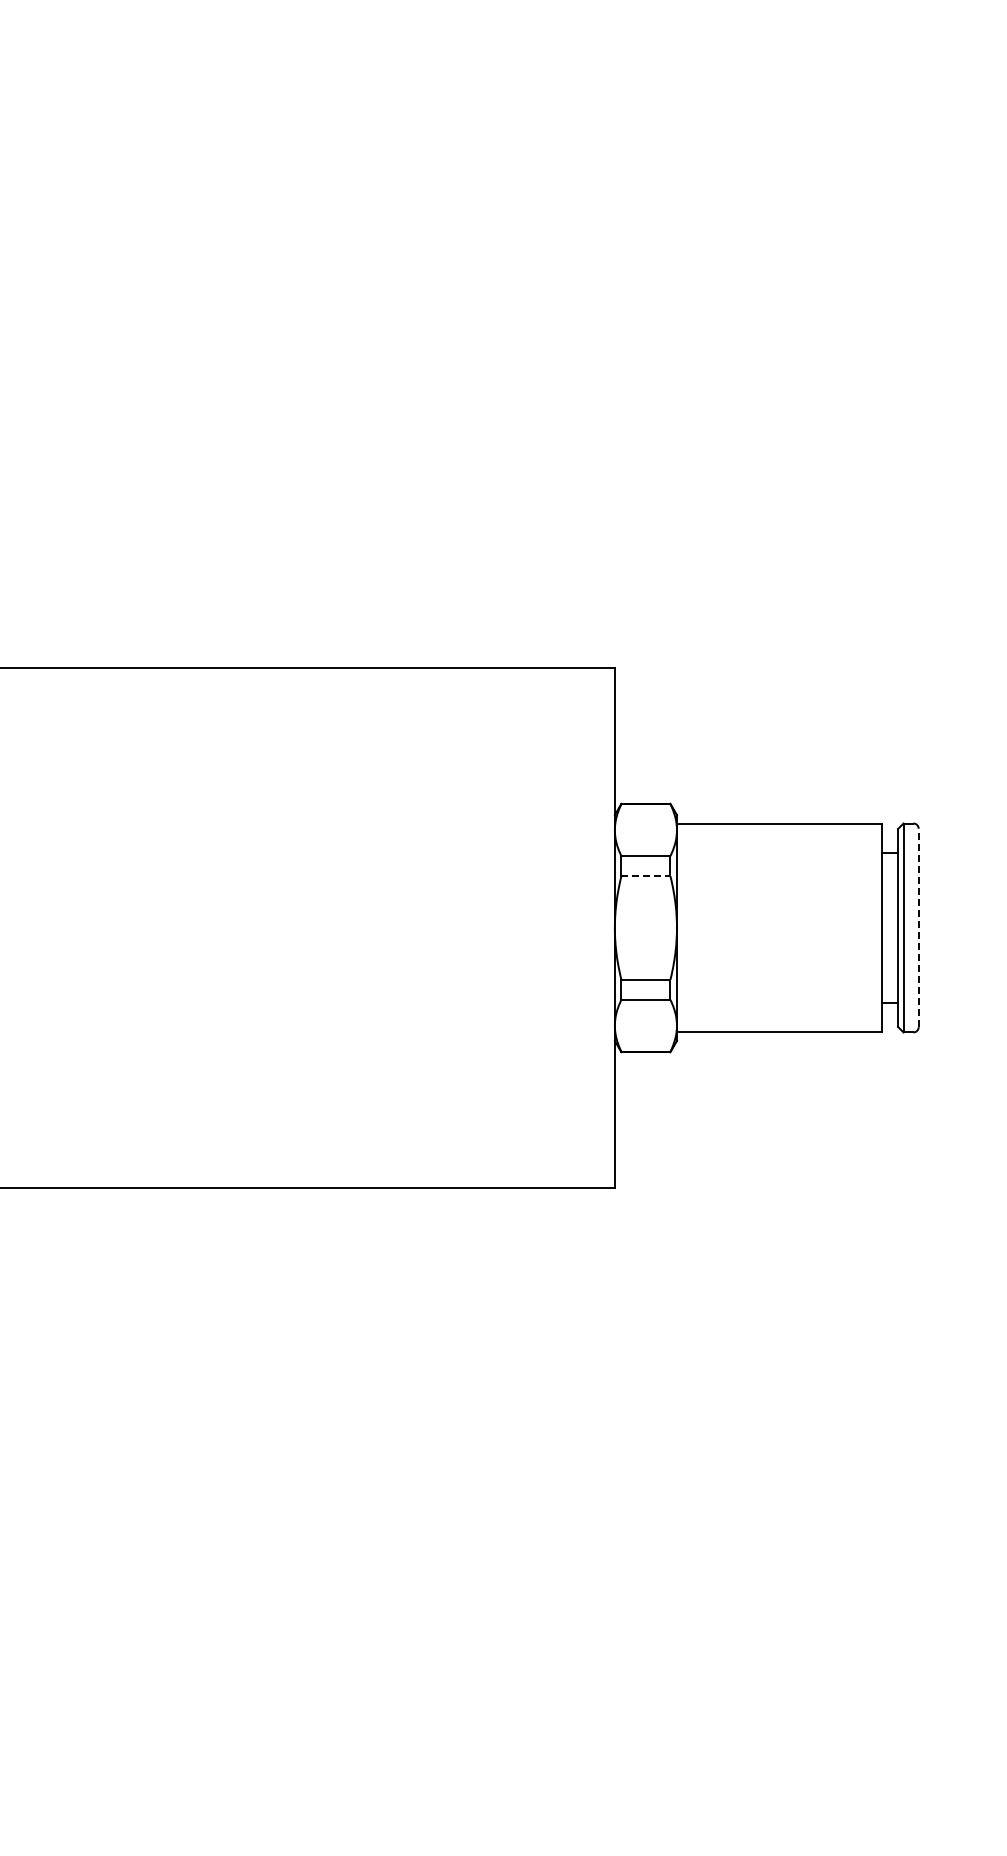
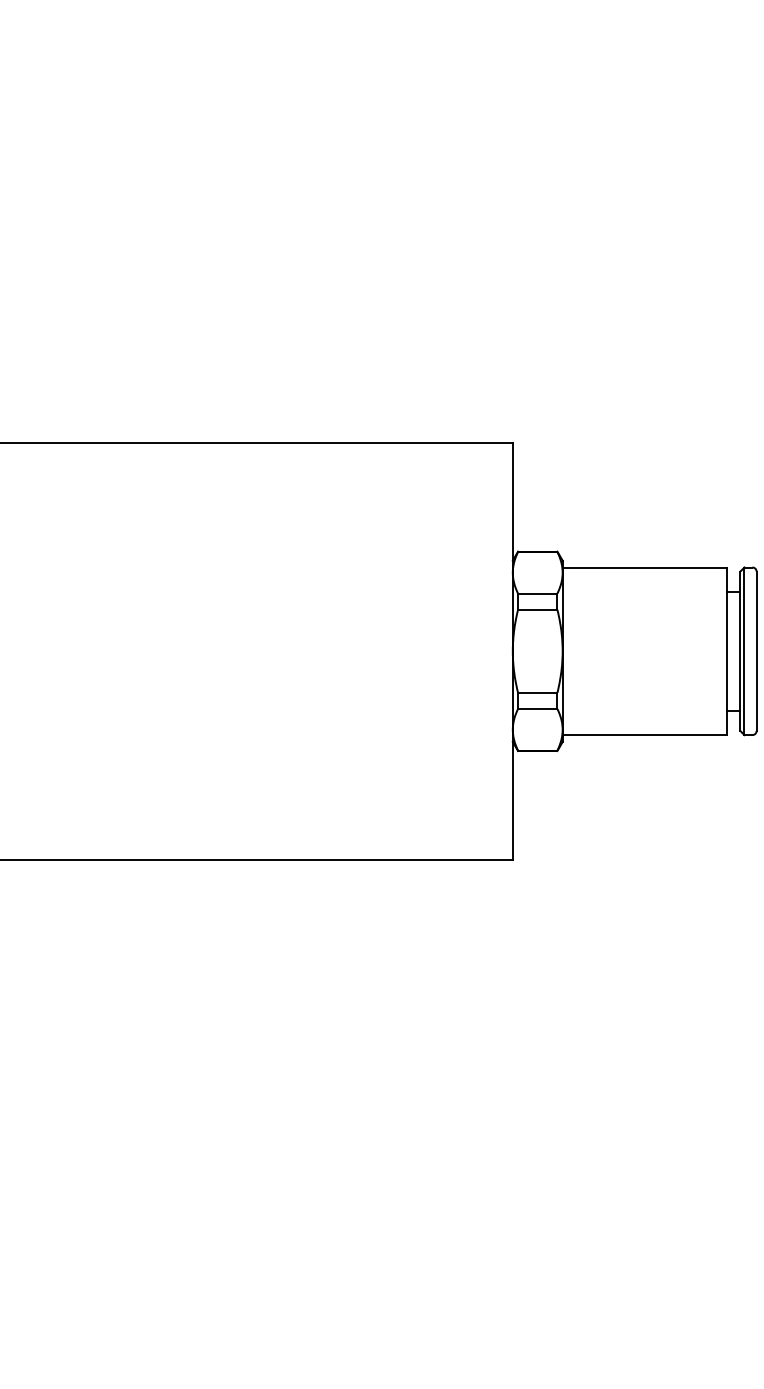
line: (645, 876) -> (537, 609), dashed -> solid
line: (918, 927) -> (756, 650), dashed -> solid

